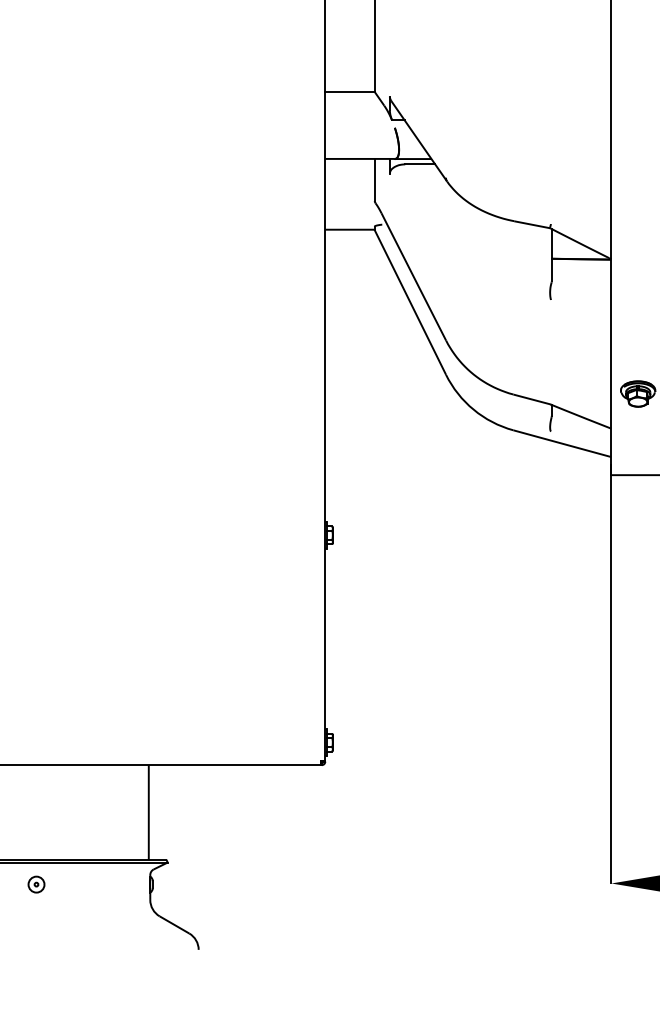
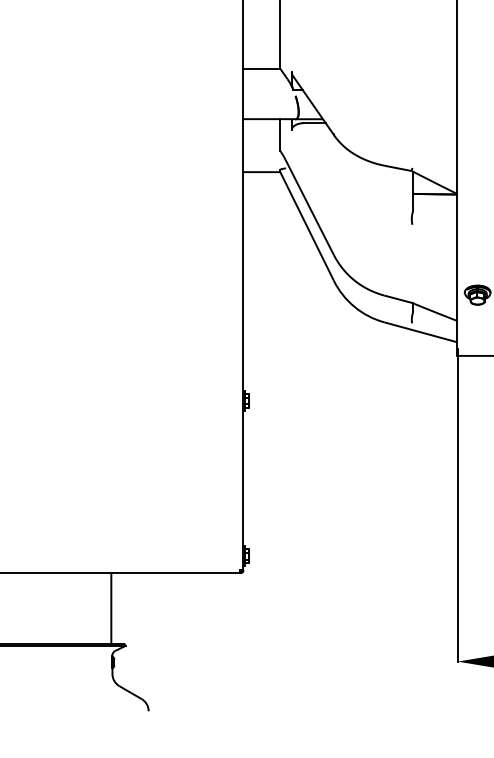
part: (36, 884) -> (27, 662), removed

